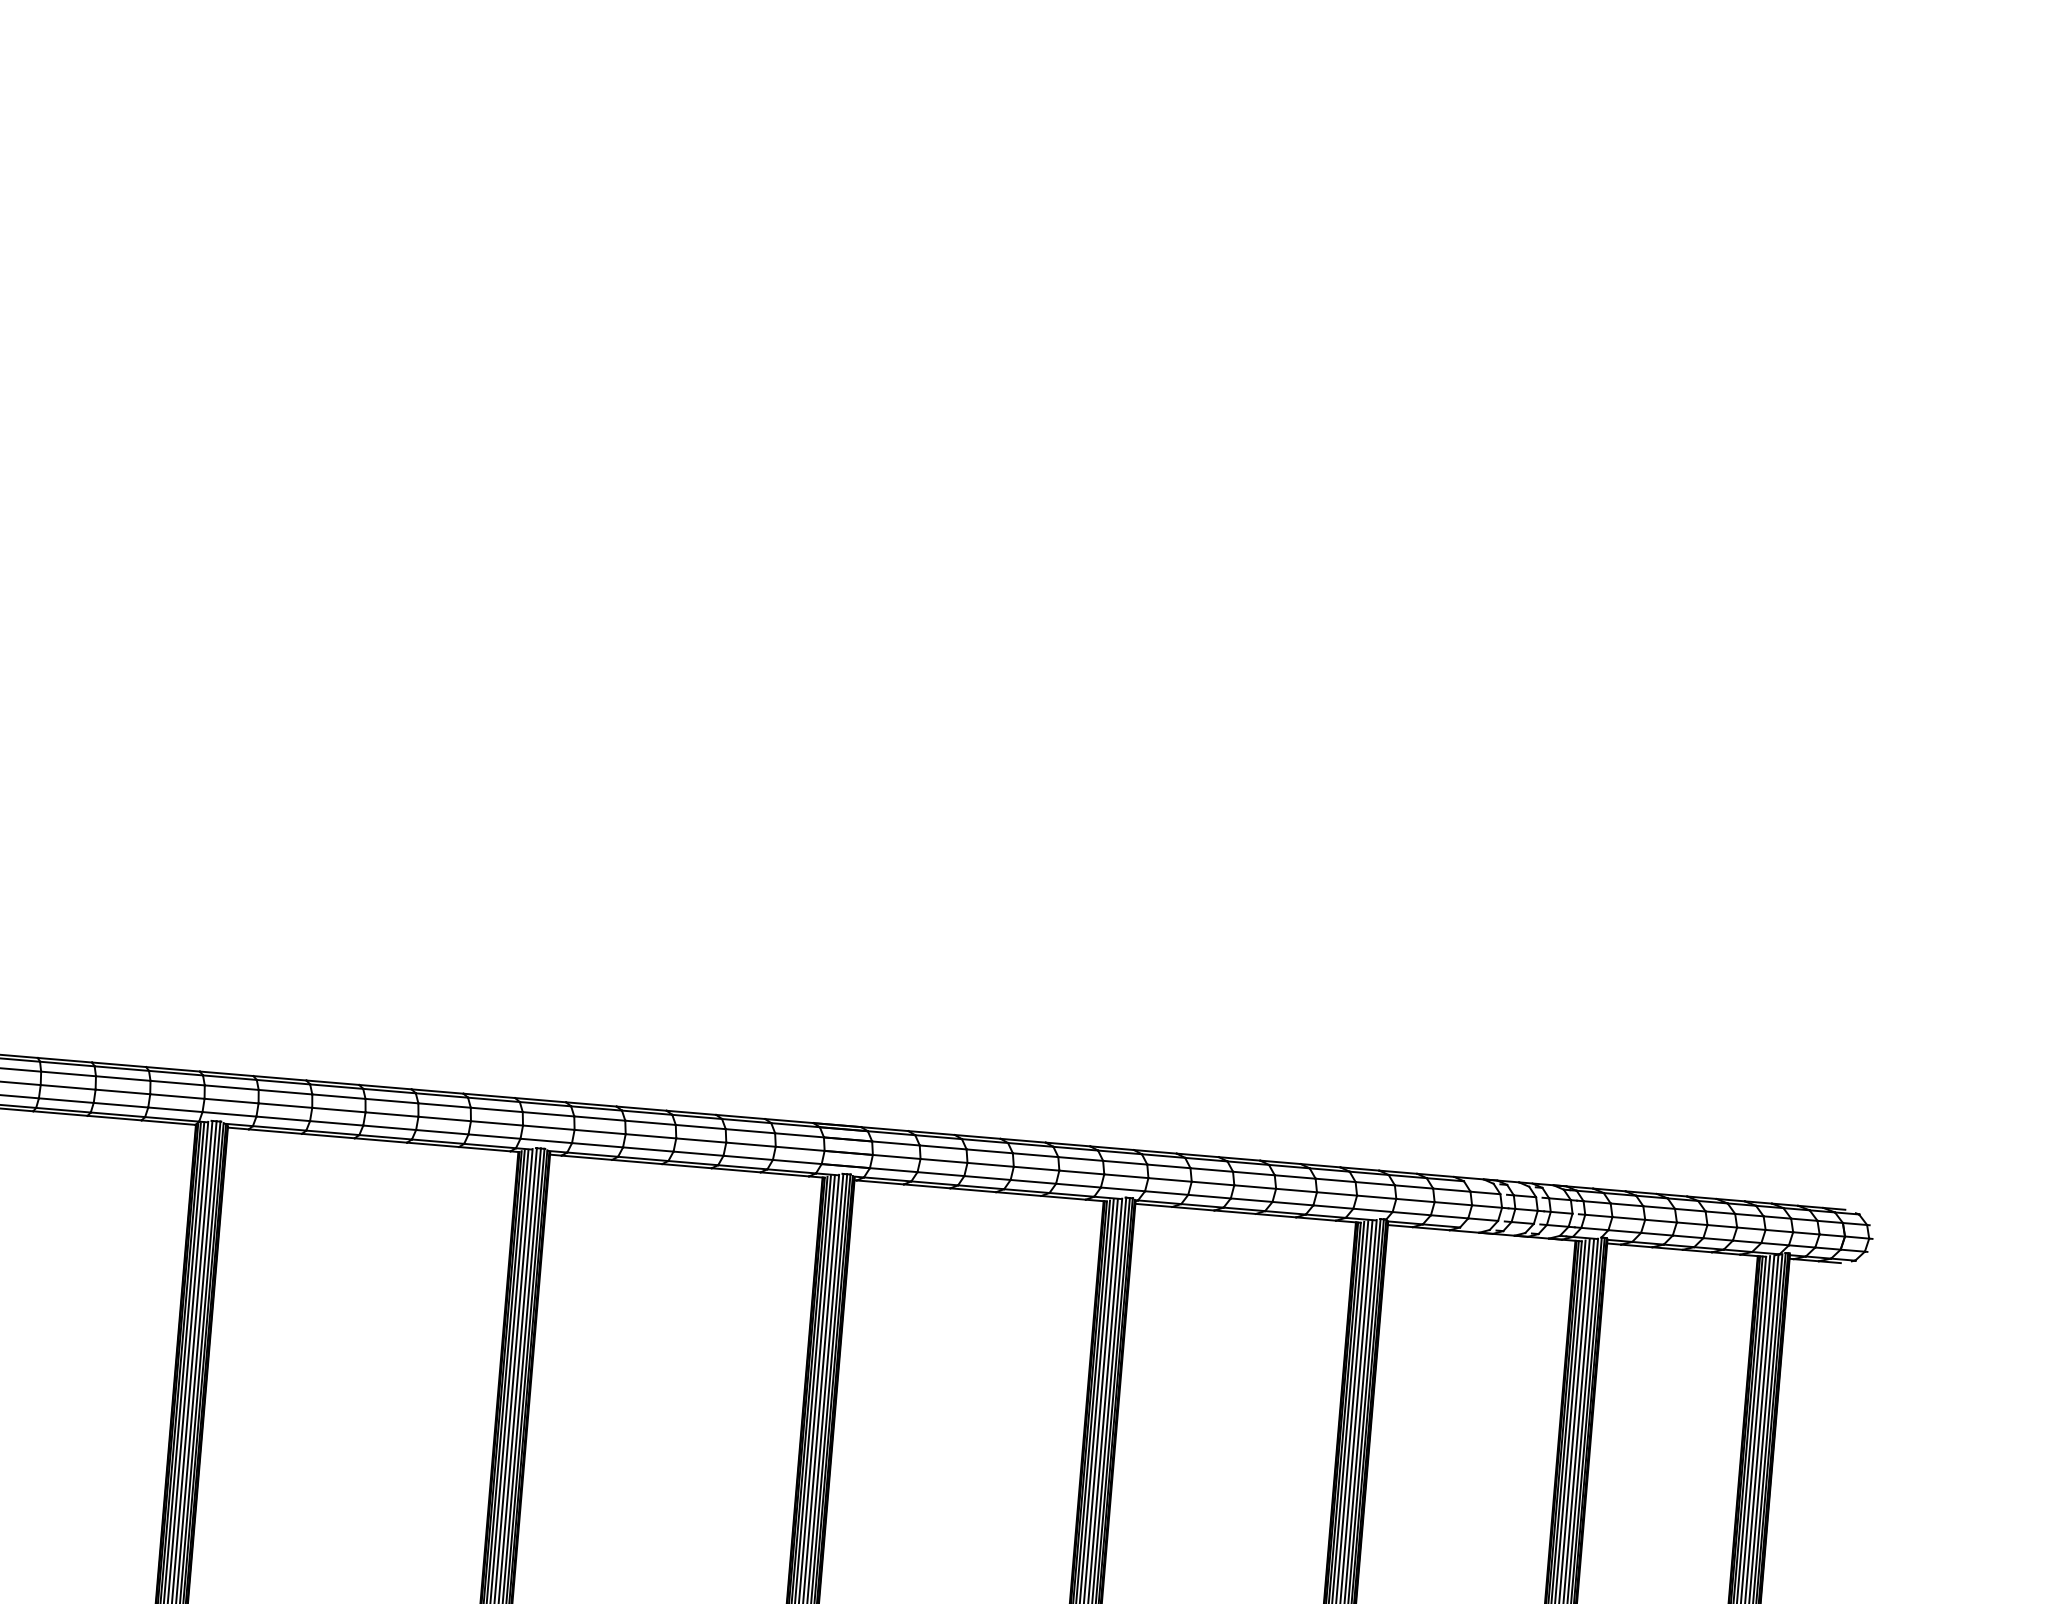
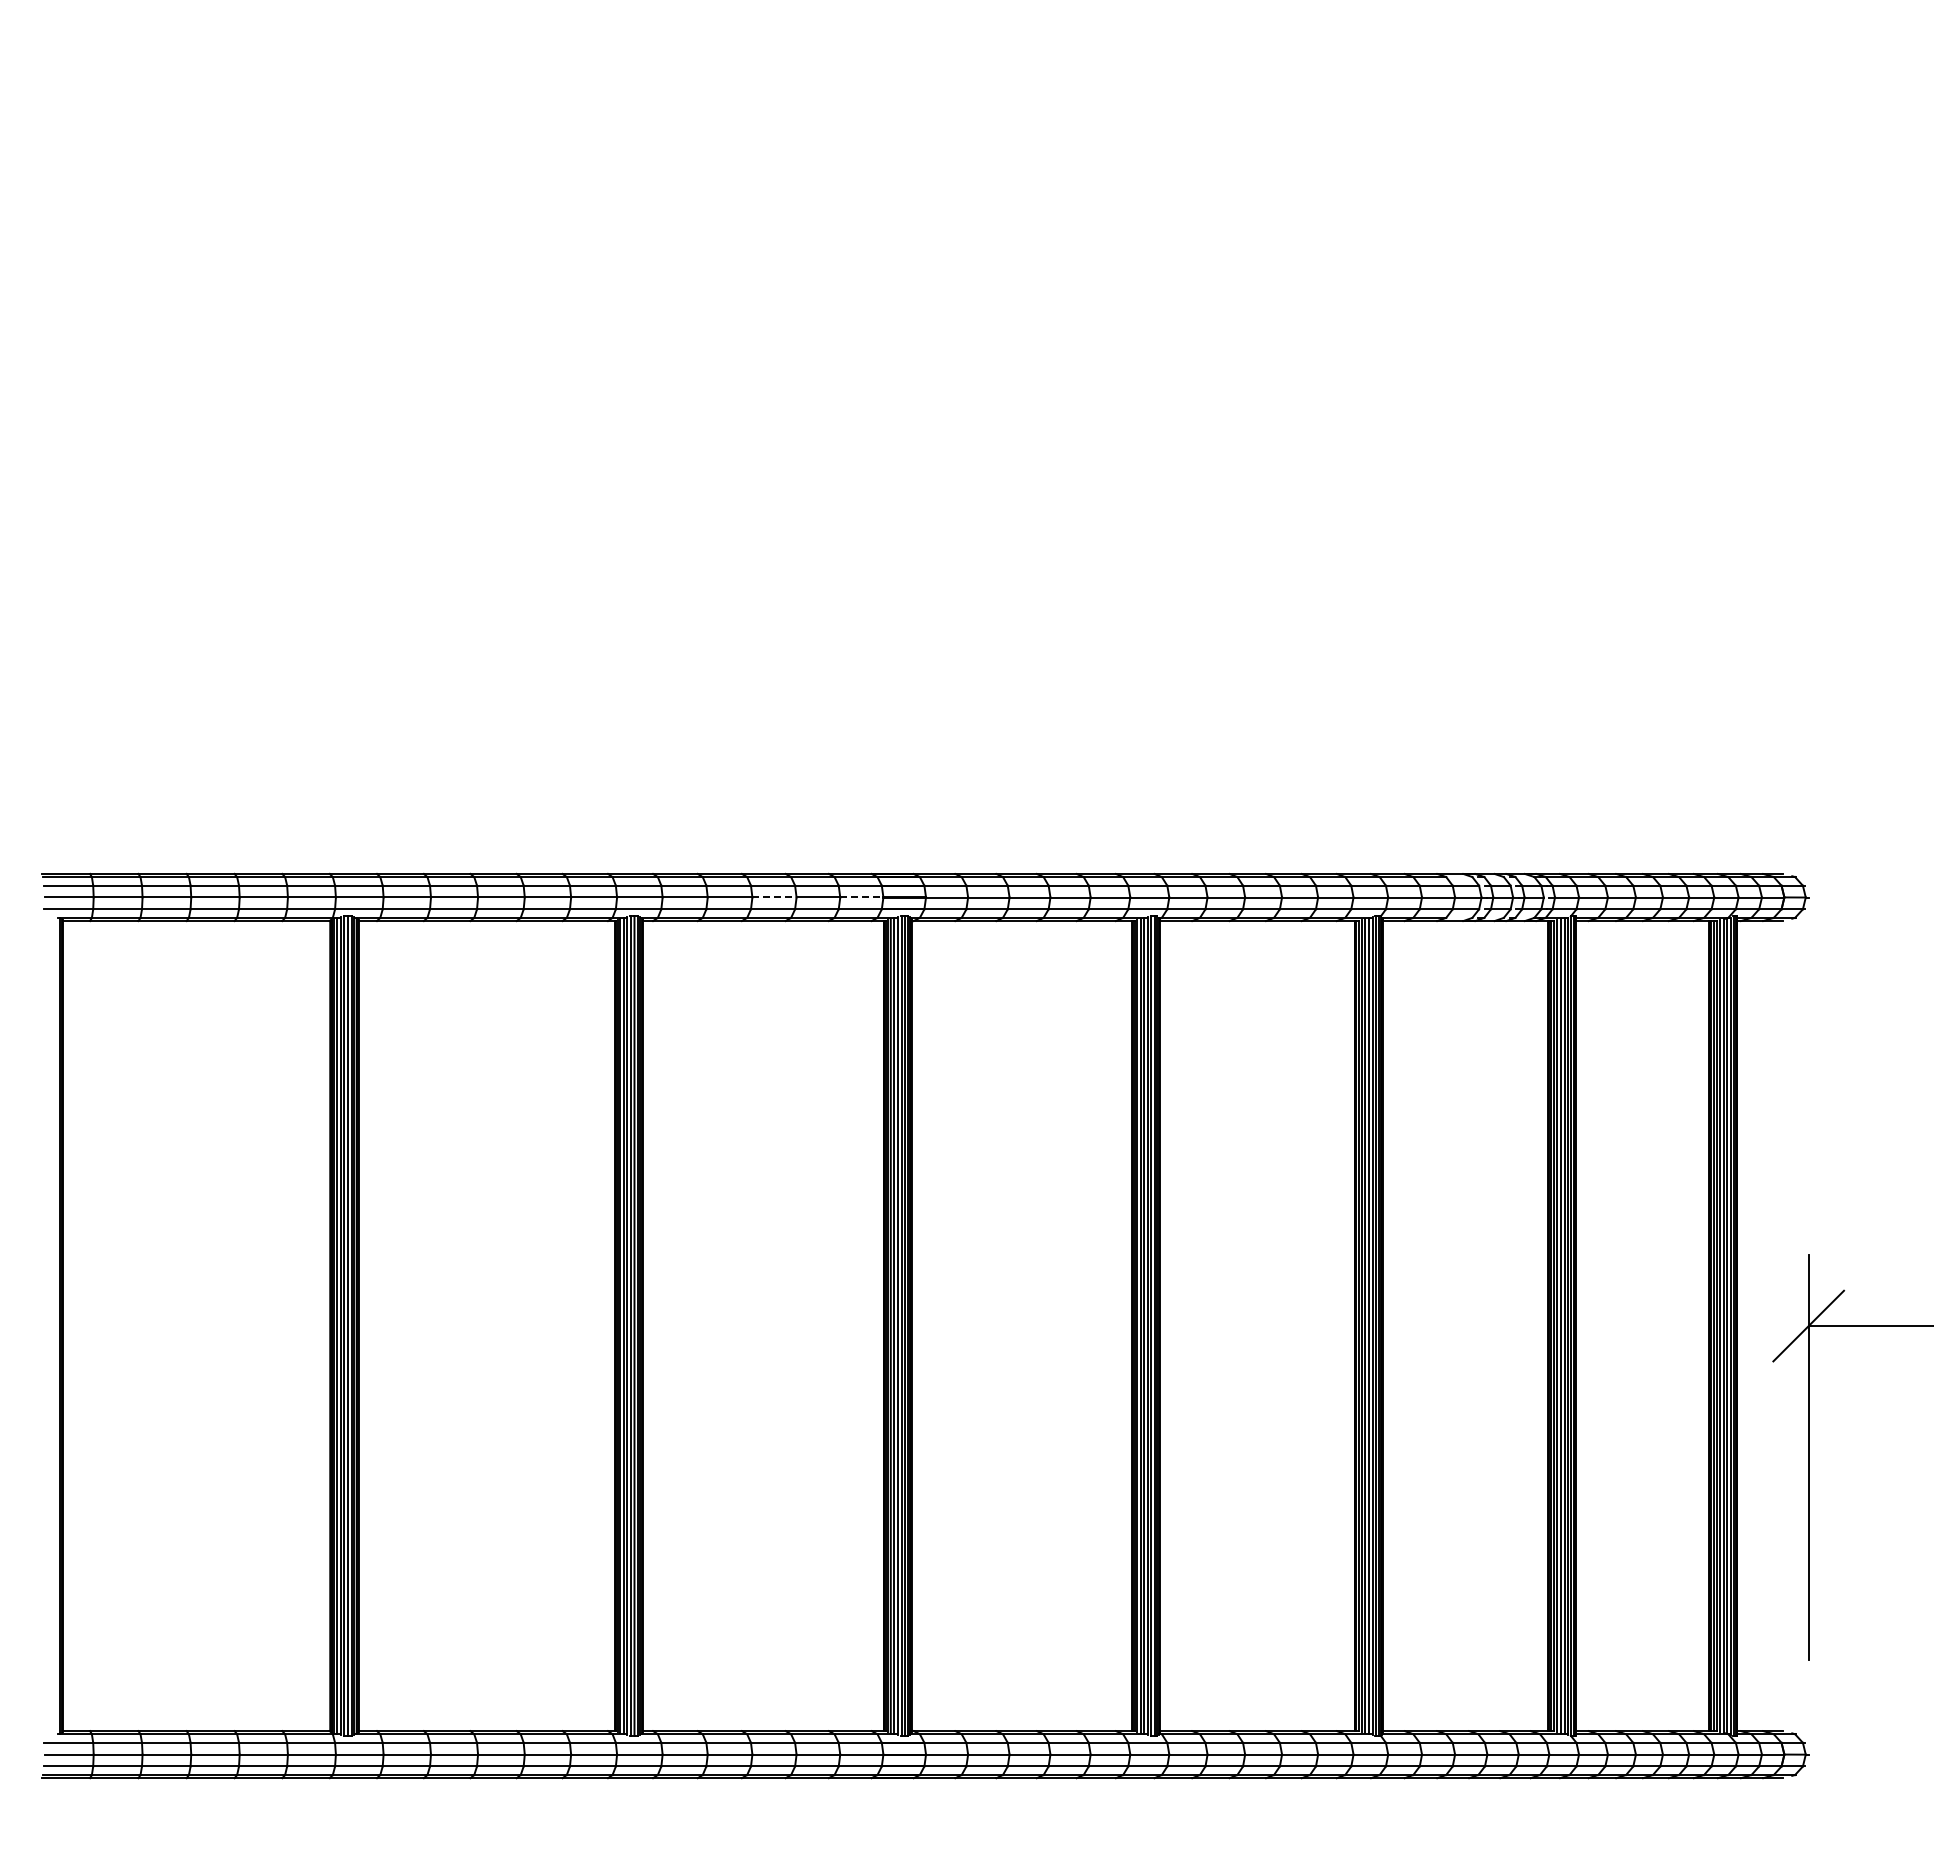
line: (701, 1140) -> (774, 897), solid -> dashed
line: (799, 1148) -> (861, 897), solid -> dashed

